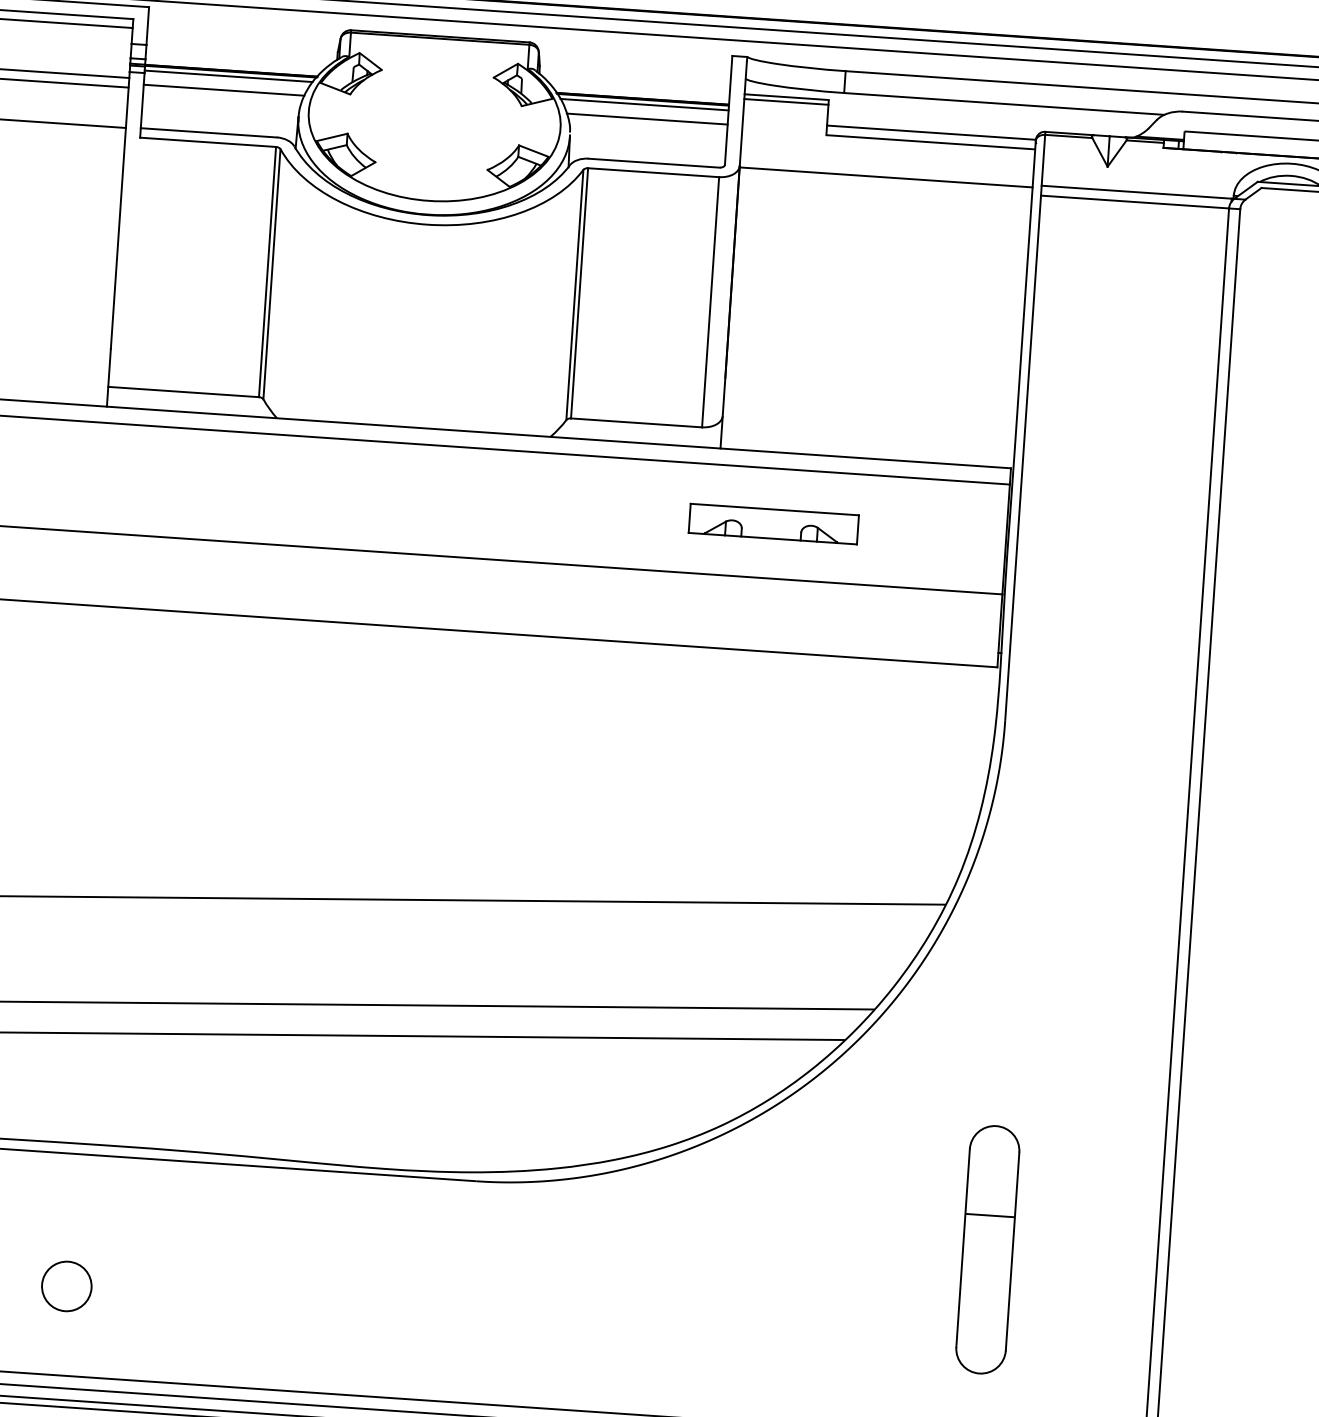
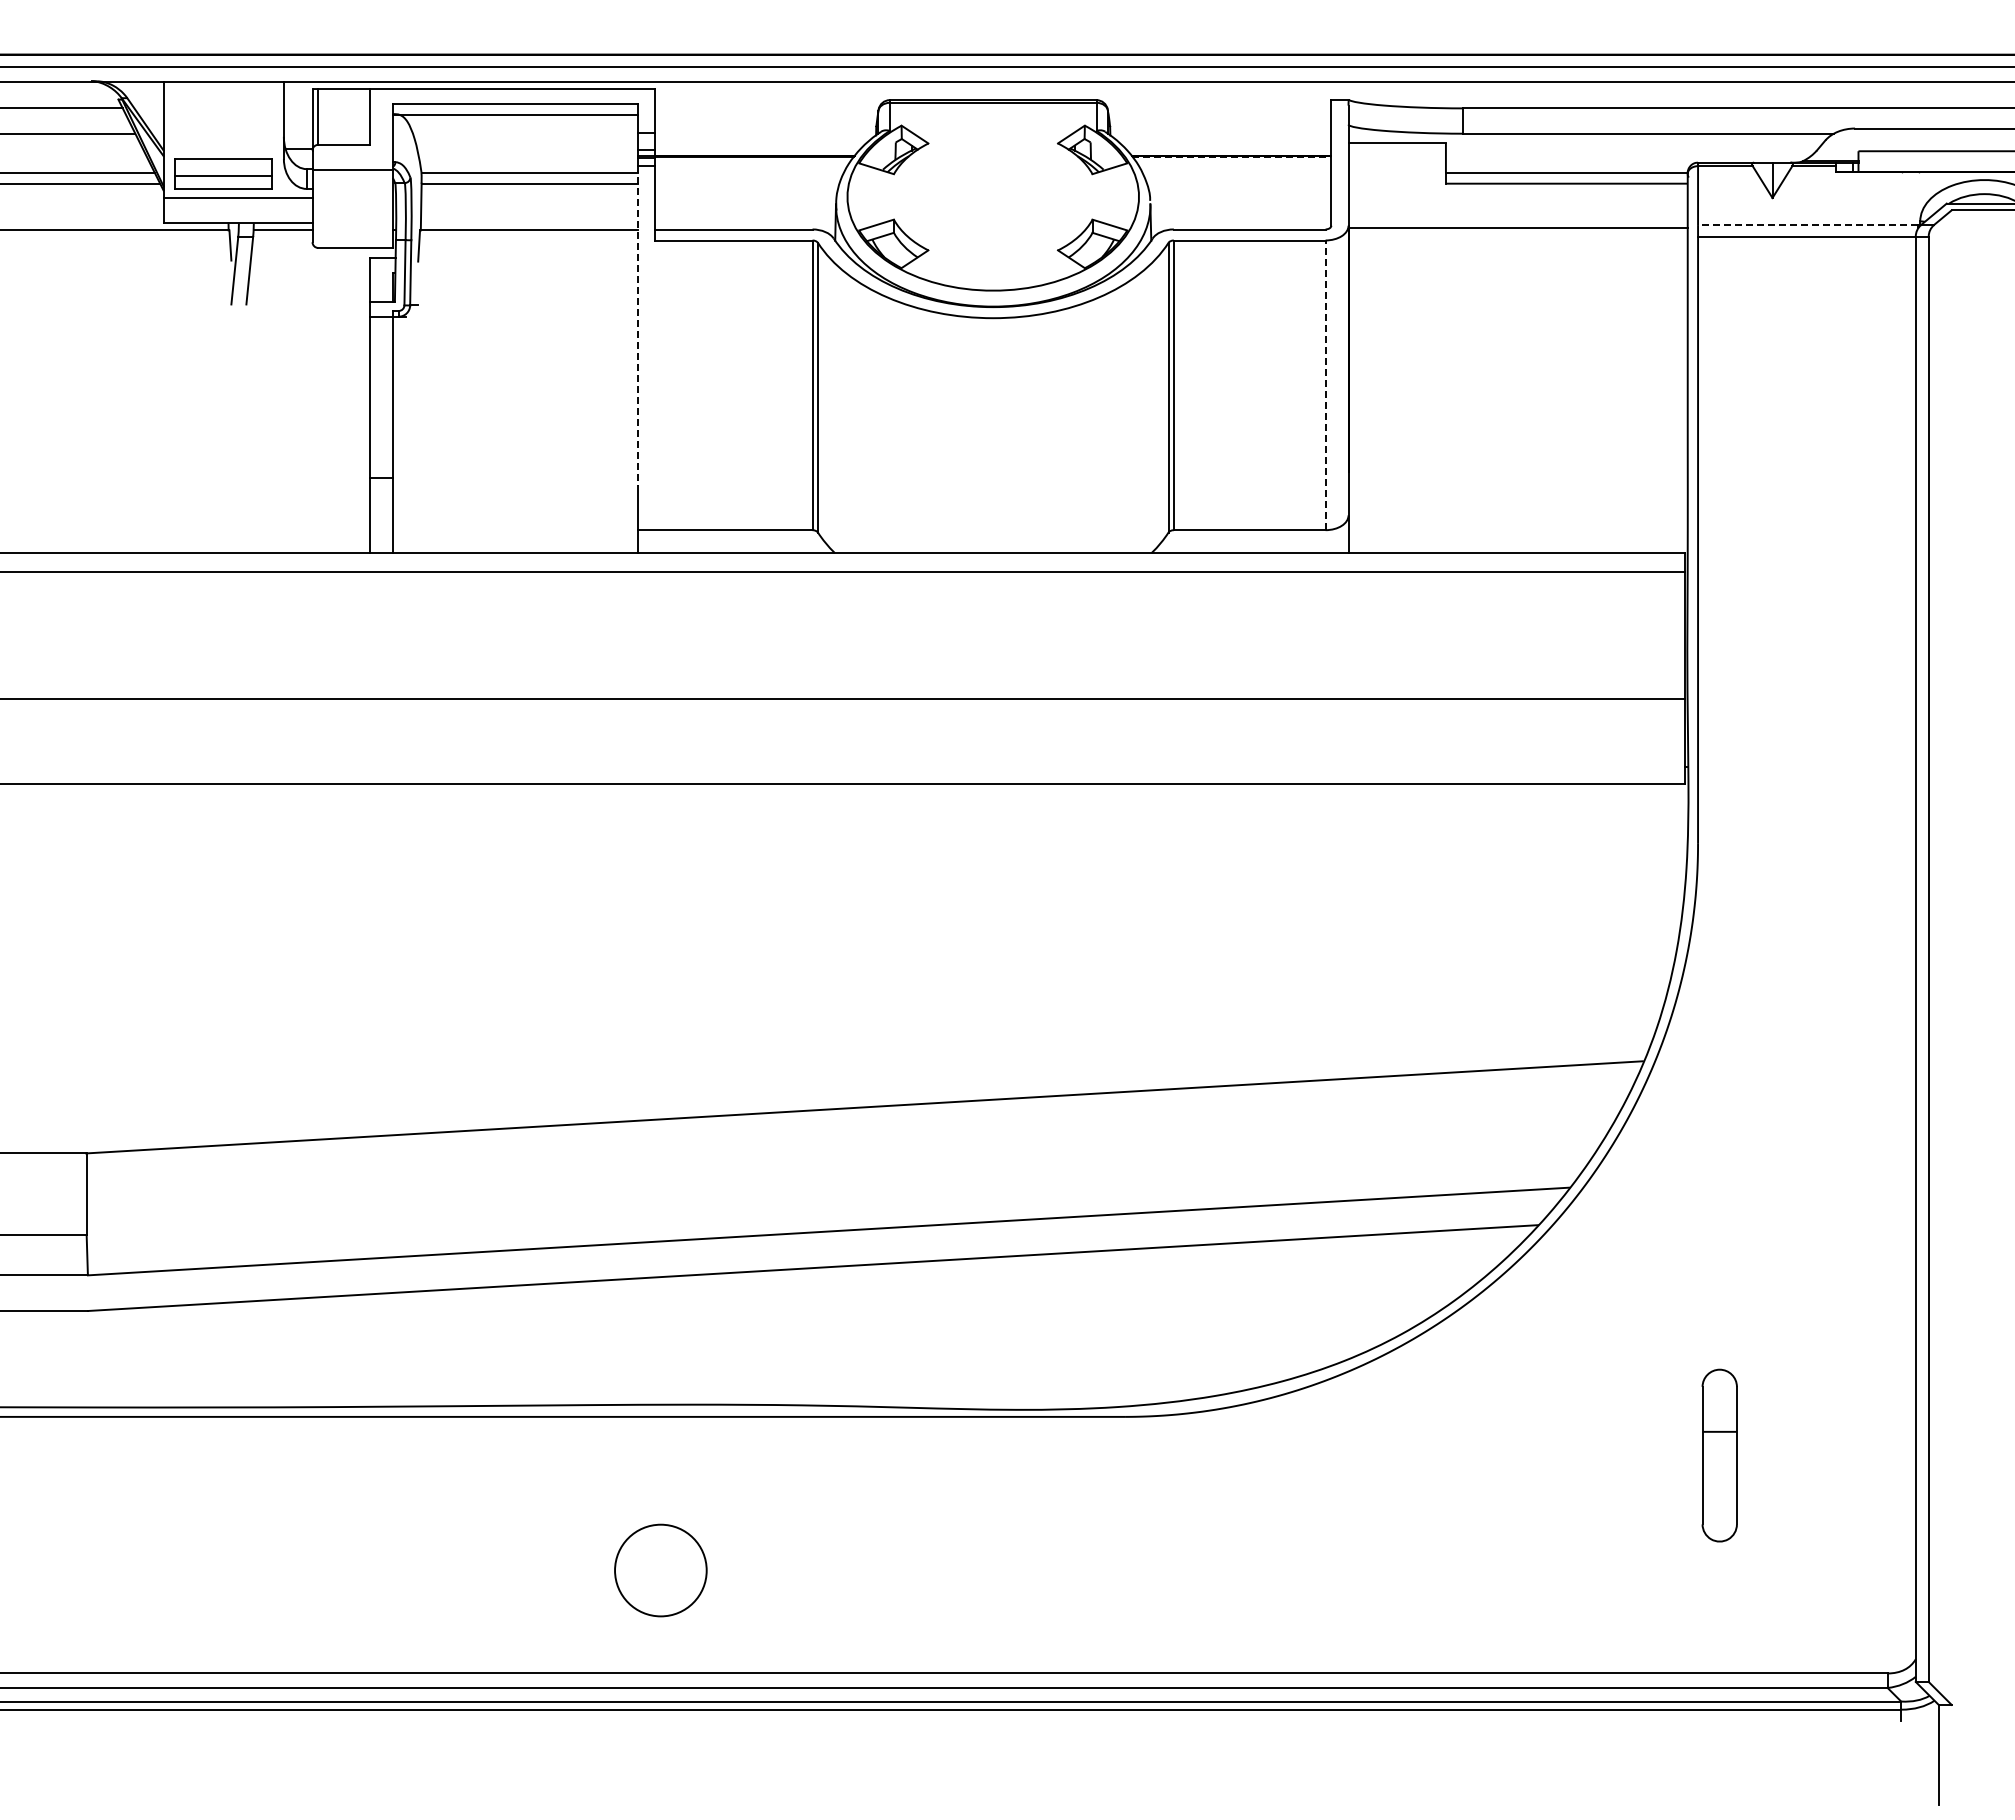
line: (228, 76) -> (752, 162), removed
line: (224, 90) -> (748, 179), removed
line: (643, 99) -> (1232, 157), solid -> dashed
line: (785, 101) -> (1396, 148), removed
line: (644, 104) -> (1233, 162), removed
line: (647, 119) -> (1238, 179), removed
line: (1136, 192) -> (1807, 225), solid -> dashed
line: (120, 210) -> (638, 326), solid -> dashed
line: (710, 302) -> (1325, 385), solid -> dashed
part: (773, 523) -> (1415, 635), removed
part: (987, 1249) -> (1719, 1455), size x0.6
circle: (66, 1285) -> (660, 1569), size x1.6

